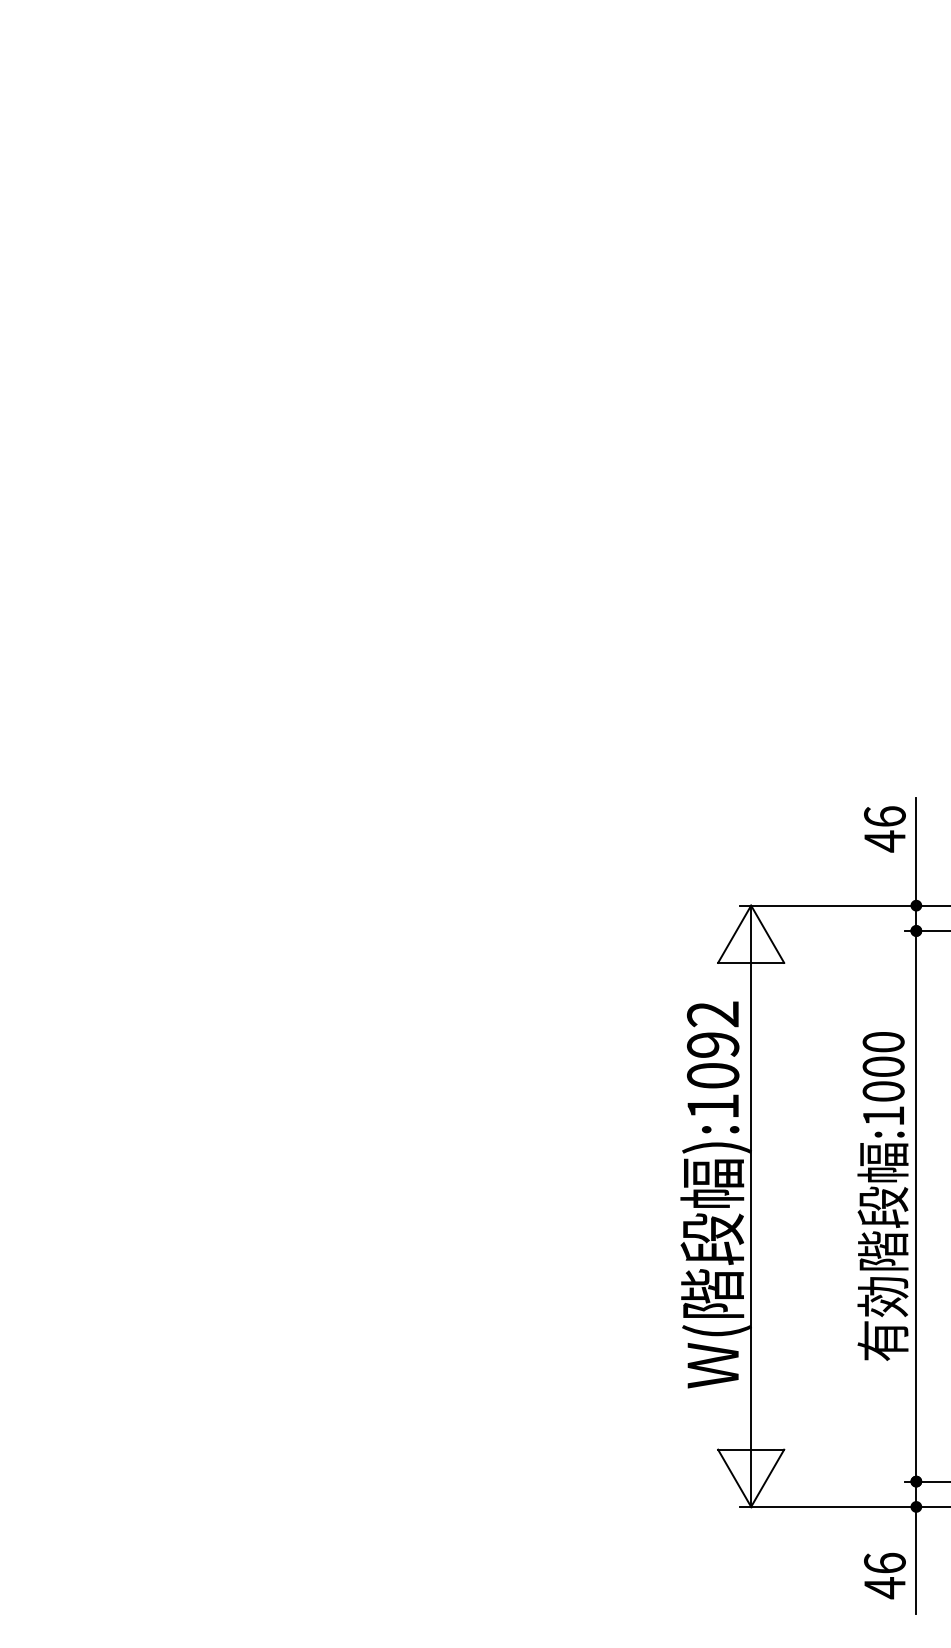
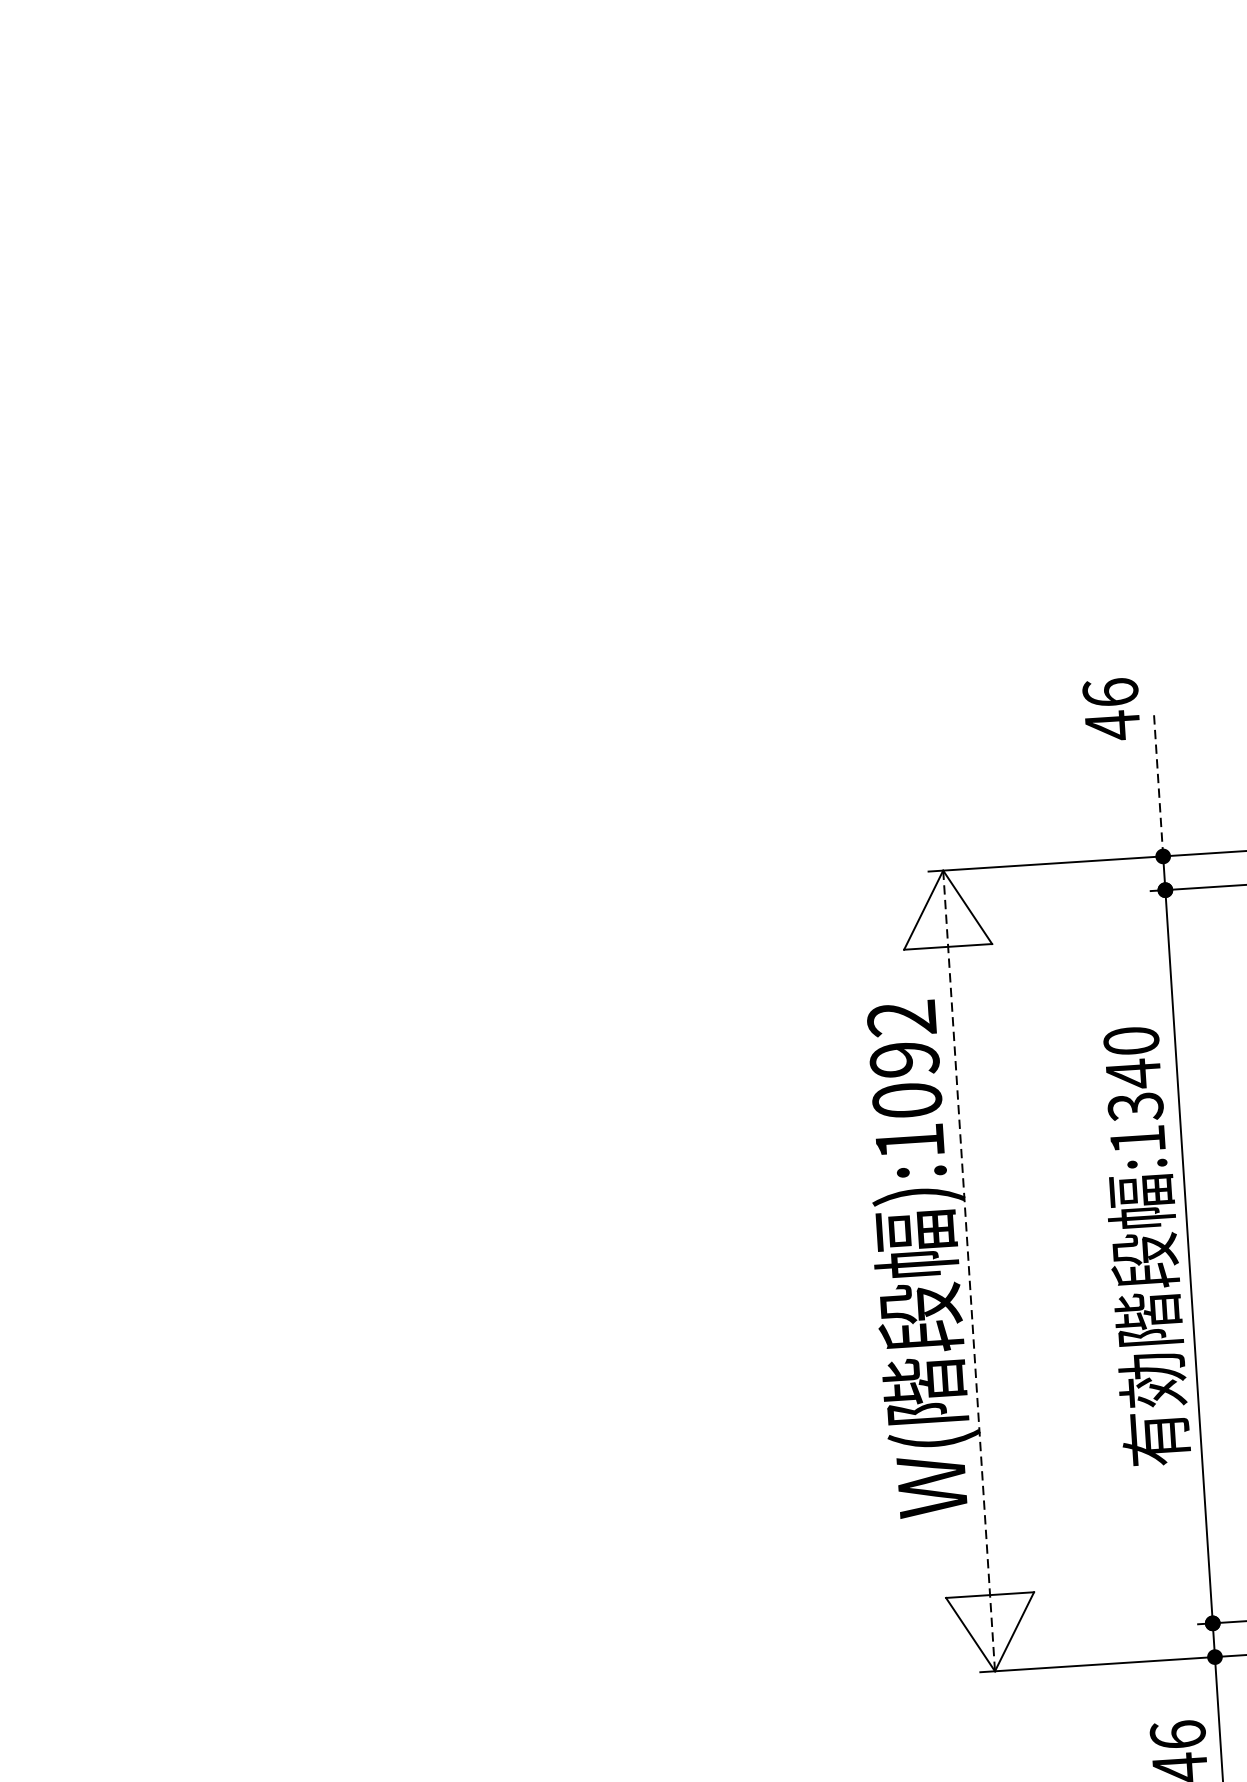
text: (884, 829) -> (1111, 709), moved
line: (916, 851) -> (1158, 784), solid -> dashed
text: (883, 1078) -> (1134, 1089), :1000 -> :1340
line: (751, 1206) -> (969, 1271), solid -> dashed

